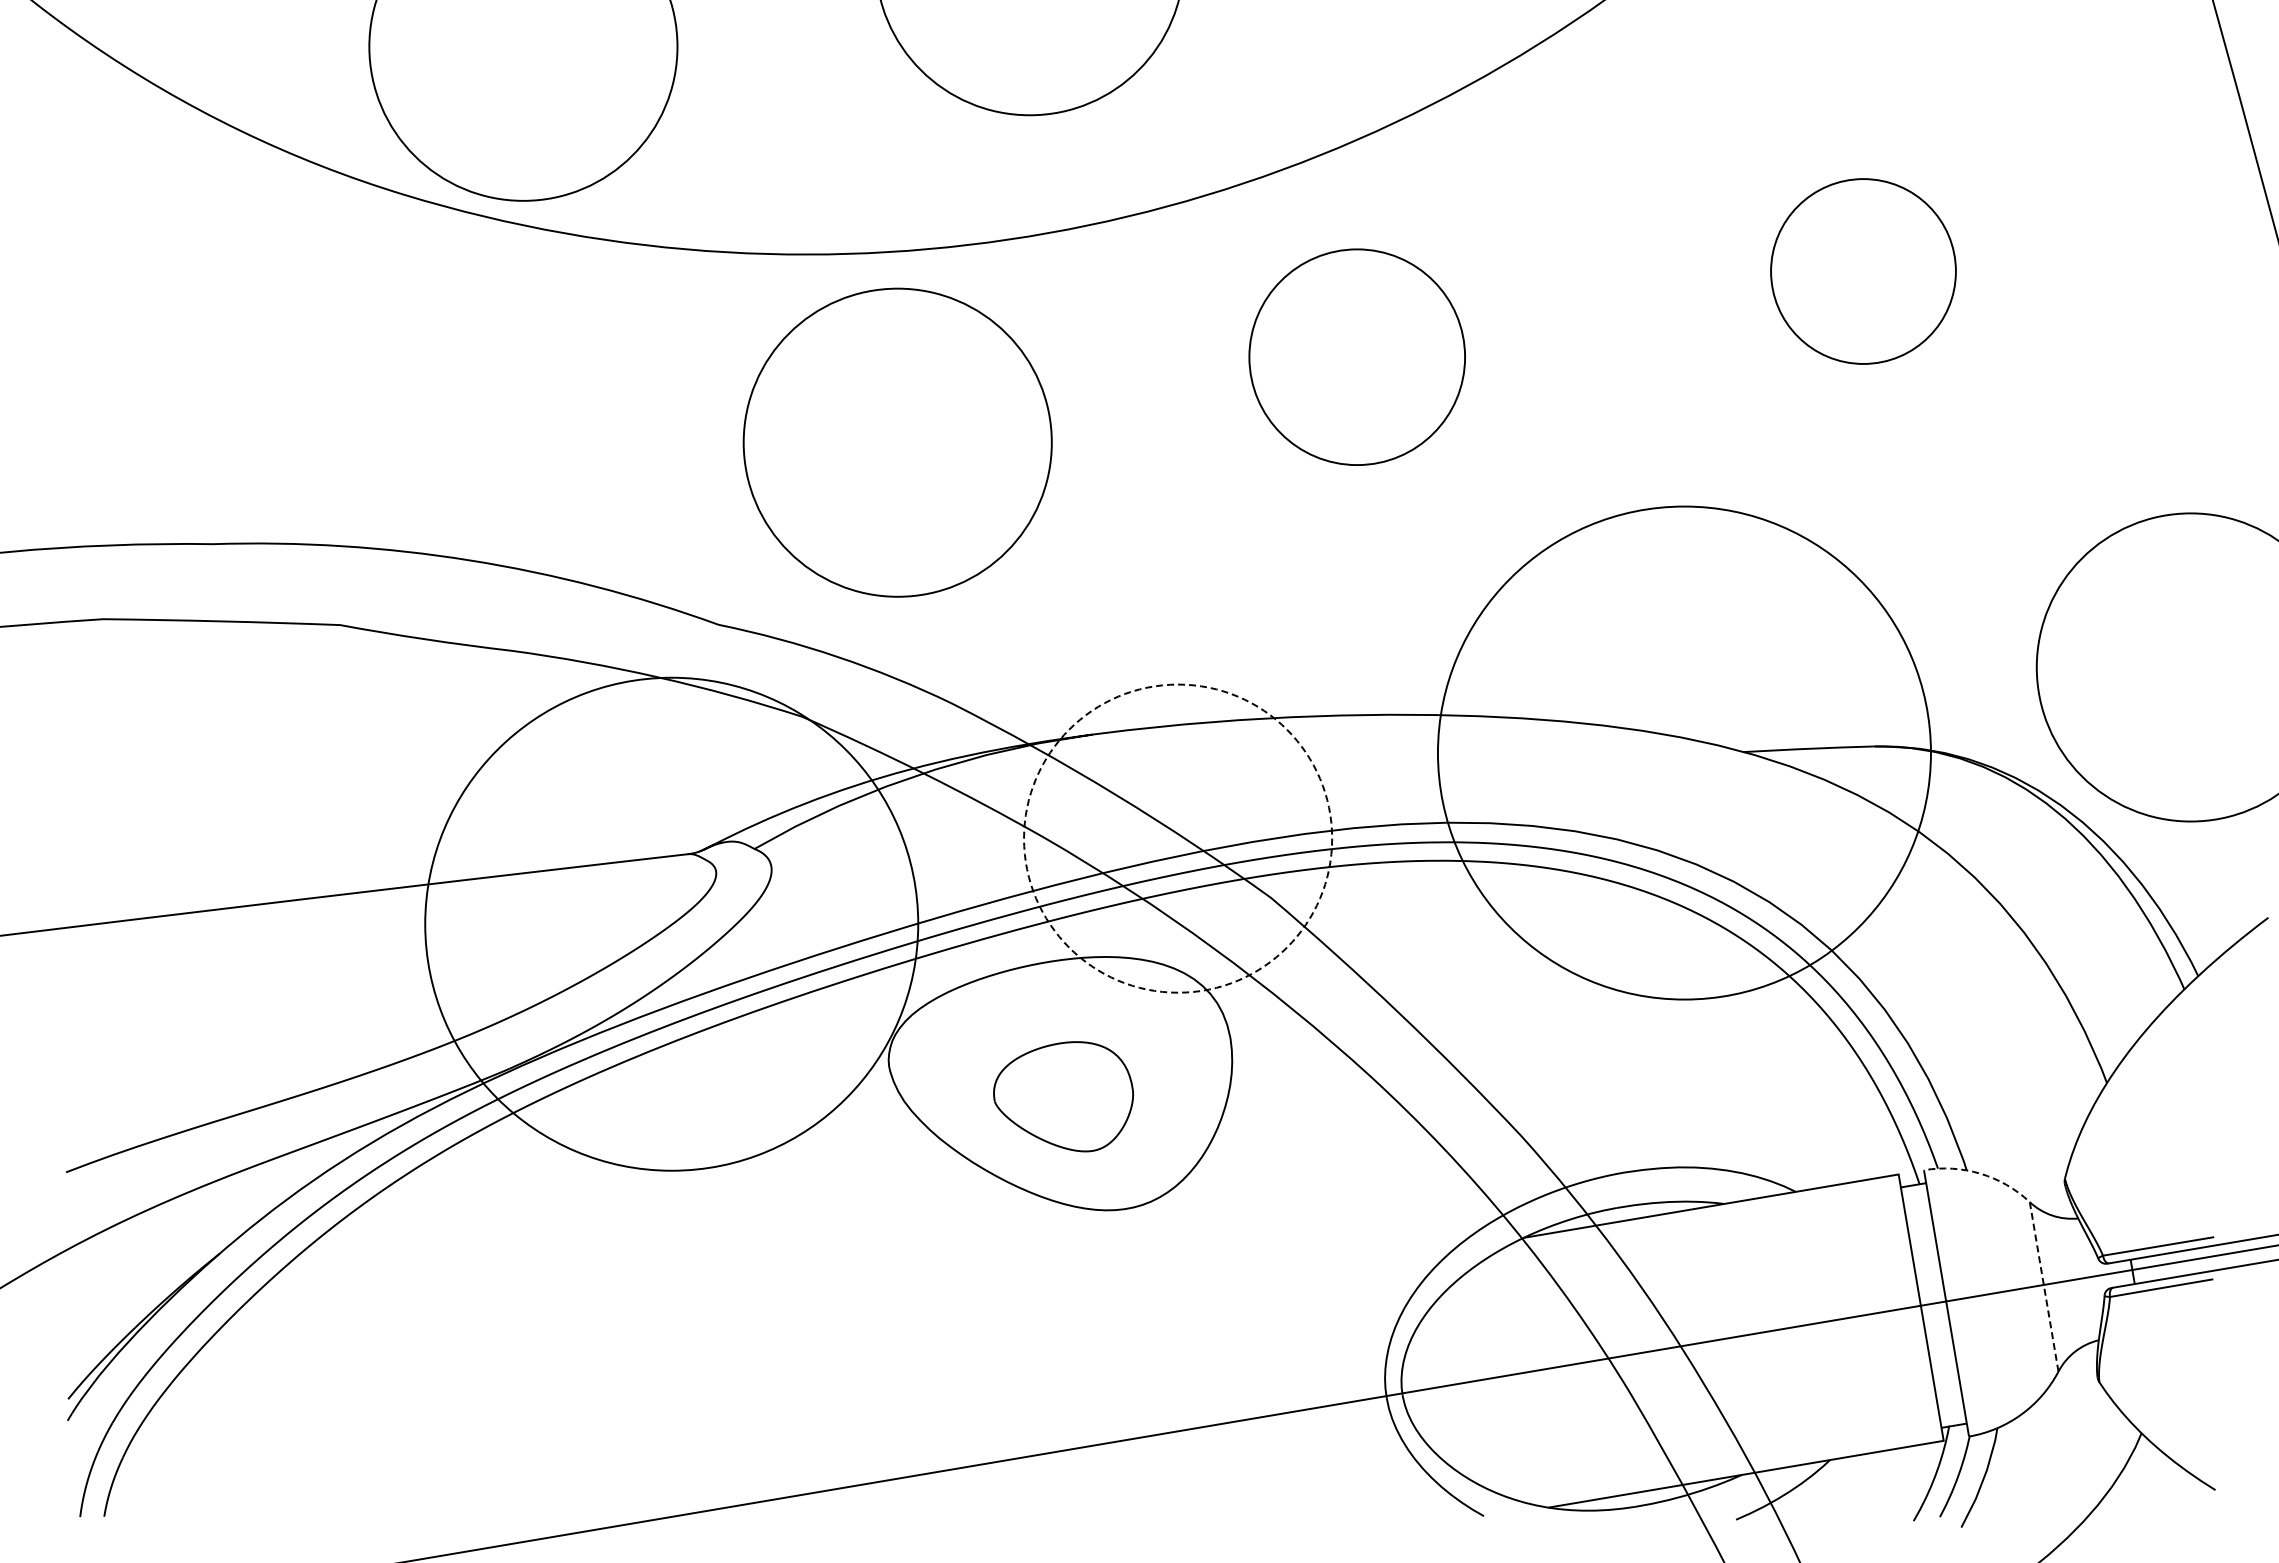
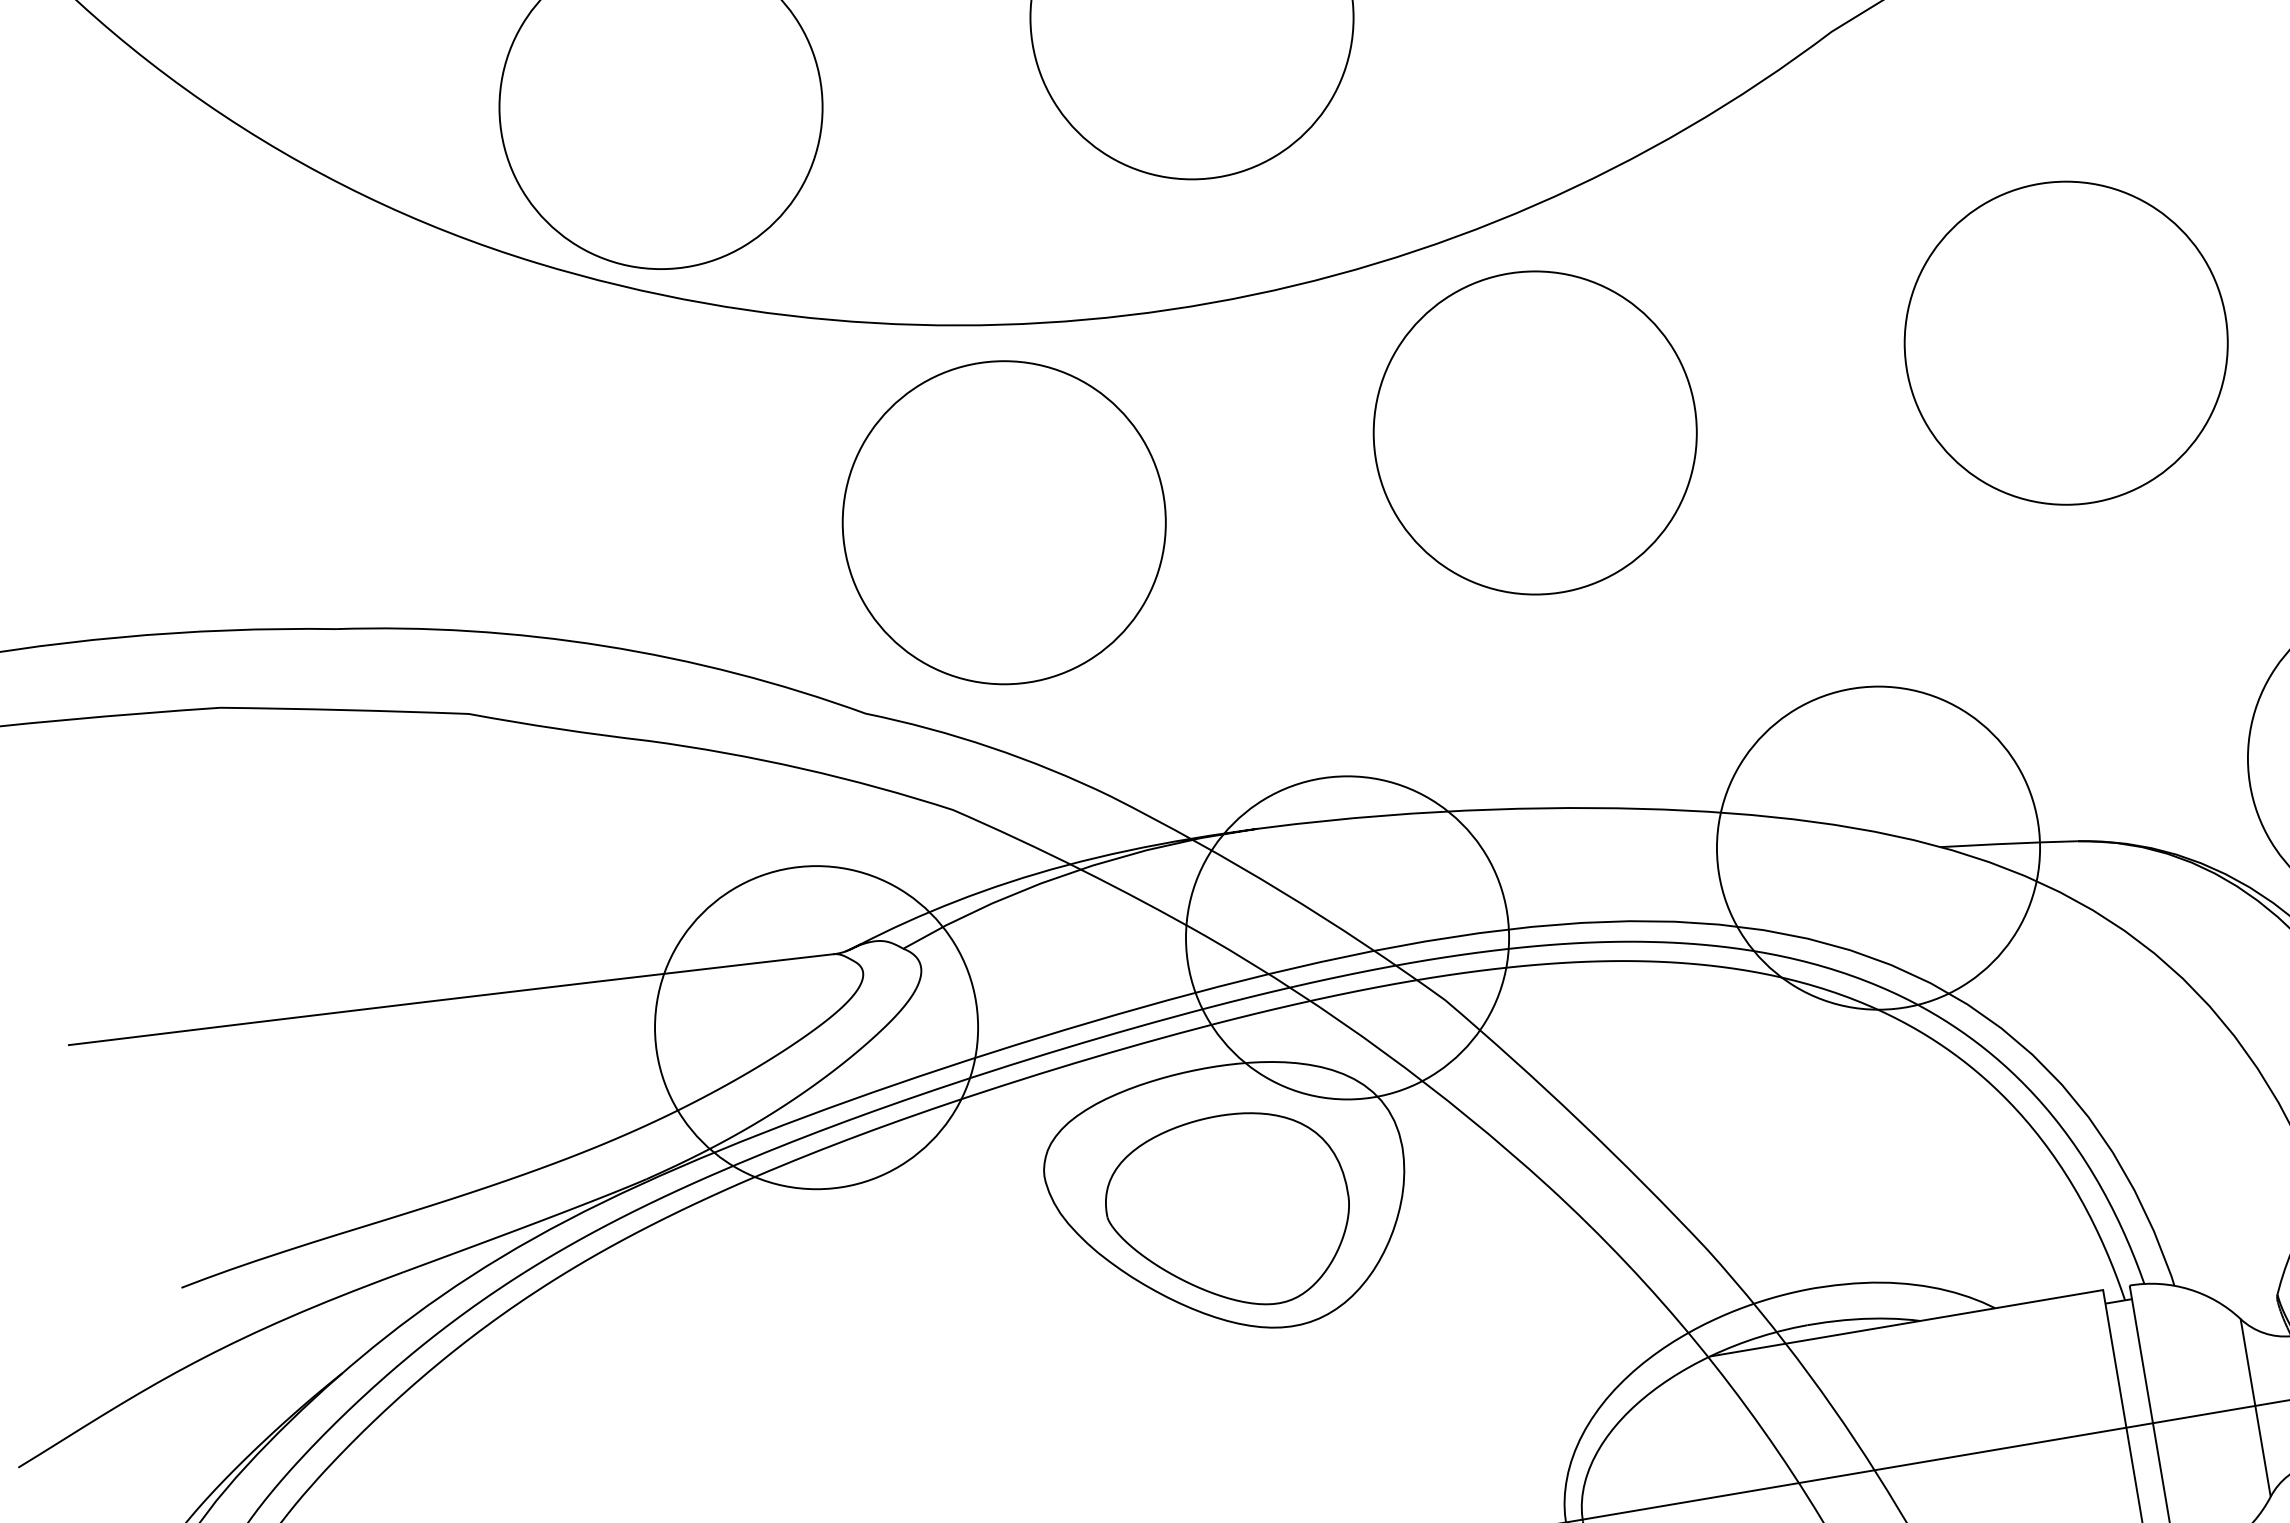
circle: (1863, 271) -> (2066, 343), size x1.67
circle: (1357, 357) -> (1535, 433), size x1.43
circle: (897, 442) -> (1004, 522), moved
circle: (1684, 753) -> (1878, 848), size x0.62
circle: (1178, 838) -> (1347, 937), dashed -> solid
circle: (671, 924) -> (816, 1027), size x0.62
part: (1063, 1096) -> (1227, 1208), size x1.67
line: (2033, 1223) -> (2244, 1341), dashed -> solid

